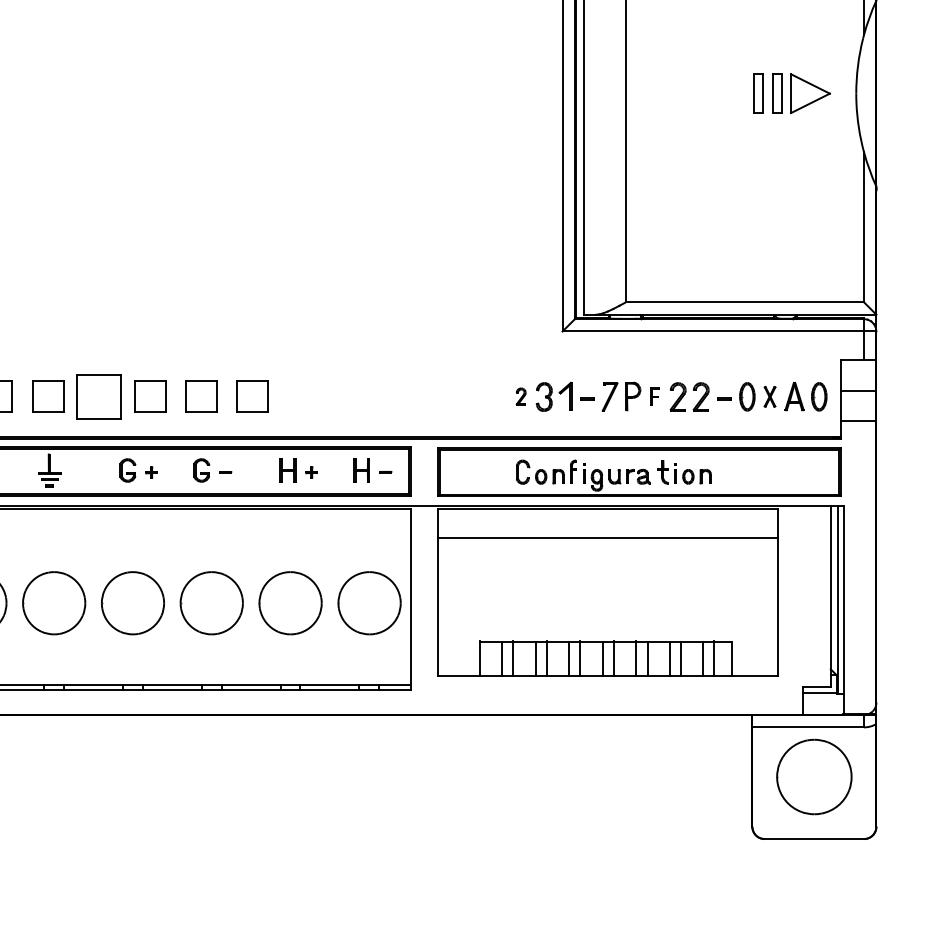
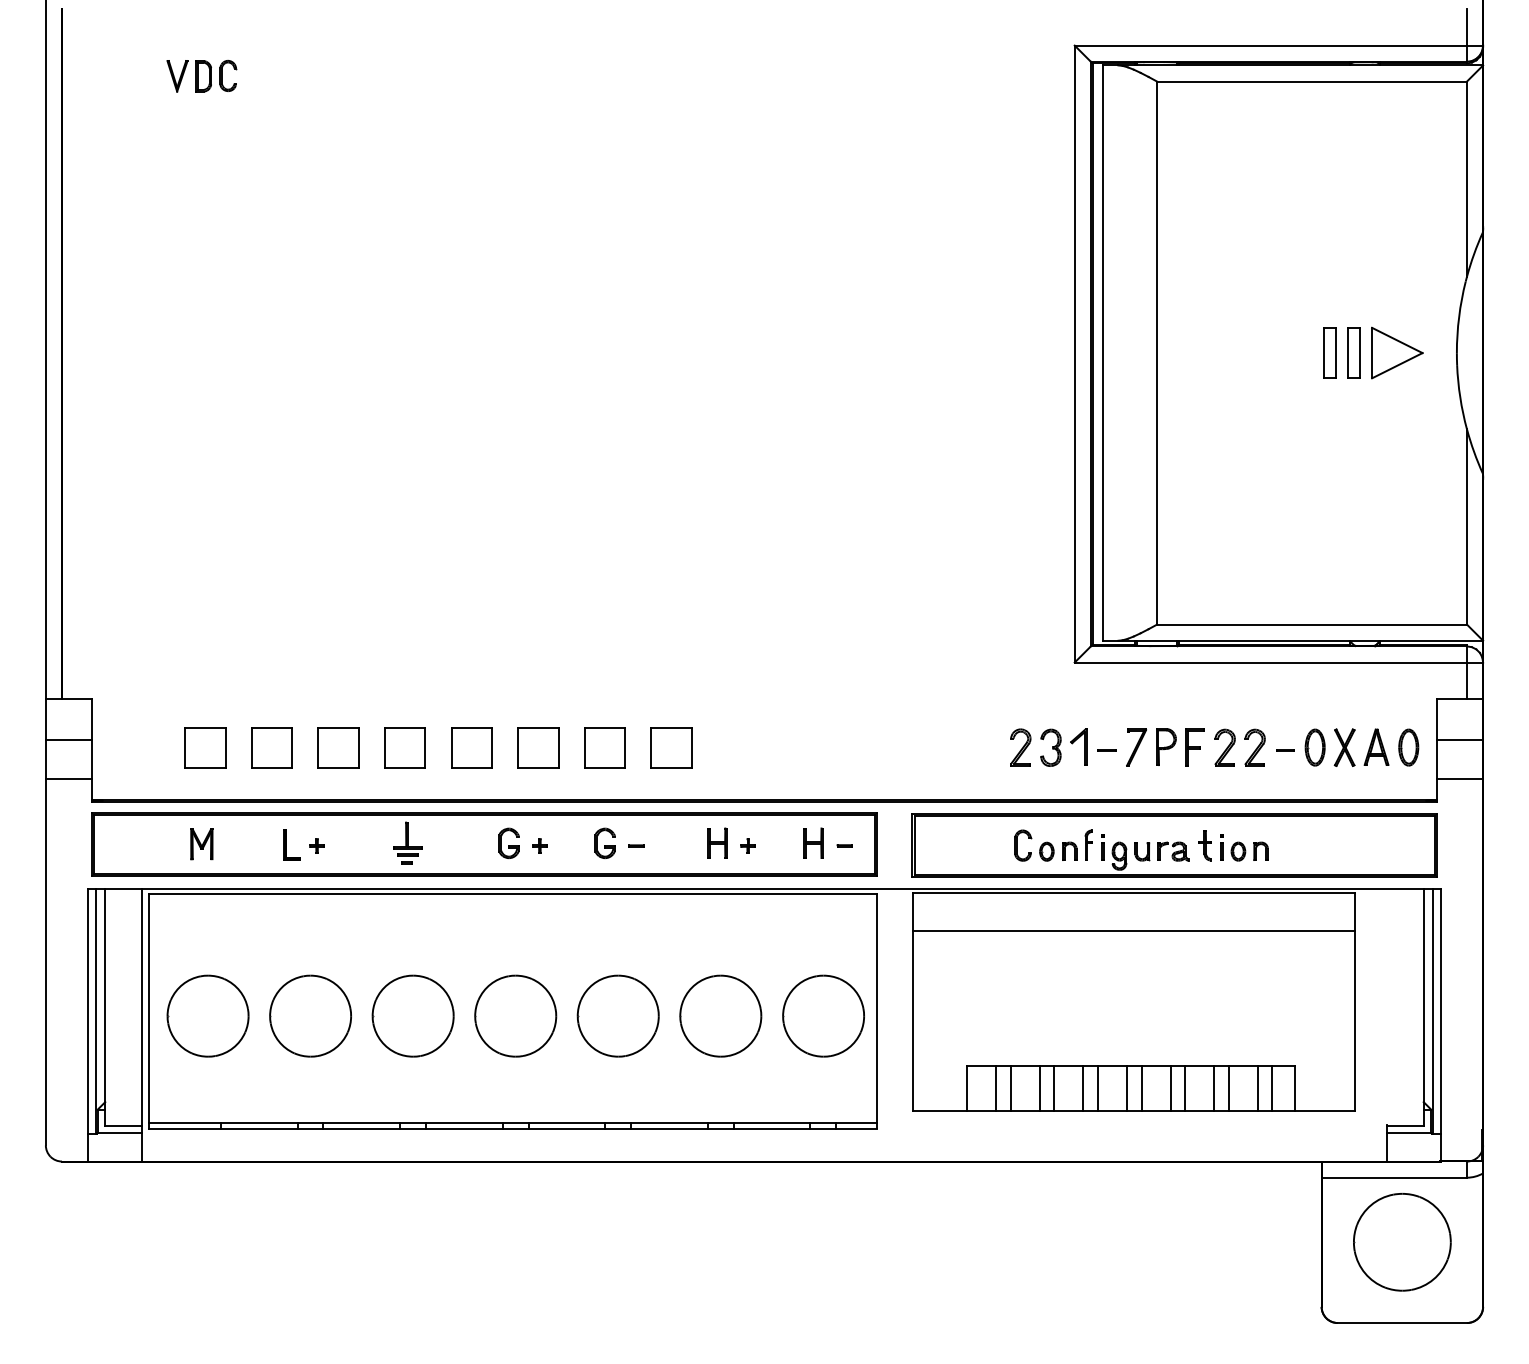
part: (99, 396) -> (471, 747), size x0.71
part: (520, 396) -> (1020, 747), size x1.67
part: (654, 396) -> (1194, 747), size x1.67
part: (769, 396) -> (1344, 747), size x1.43

